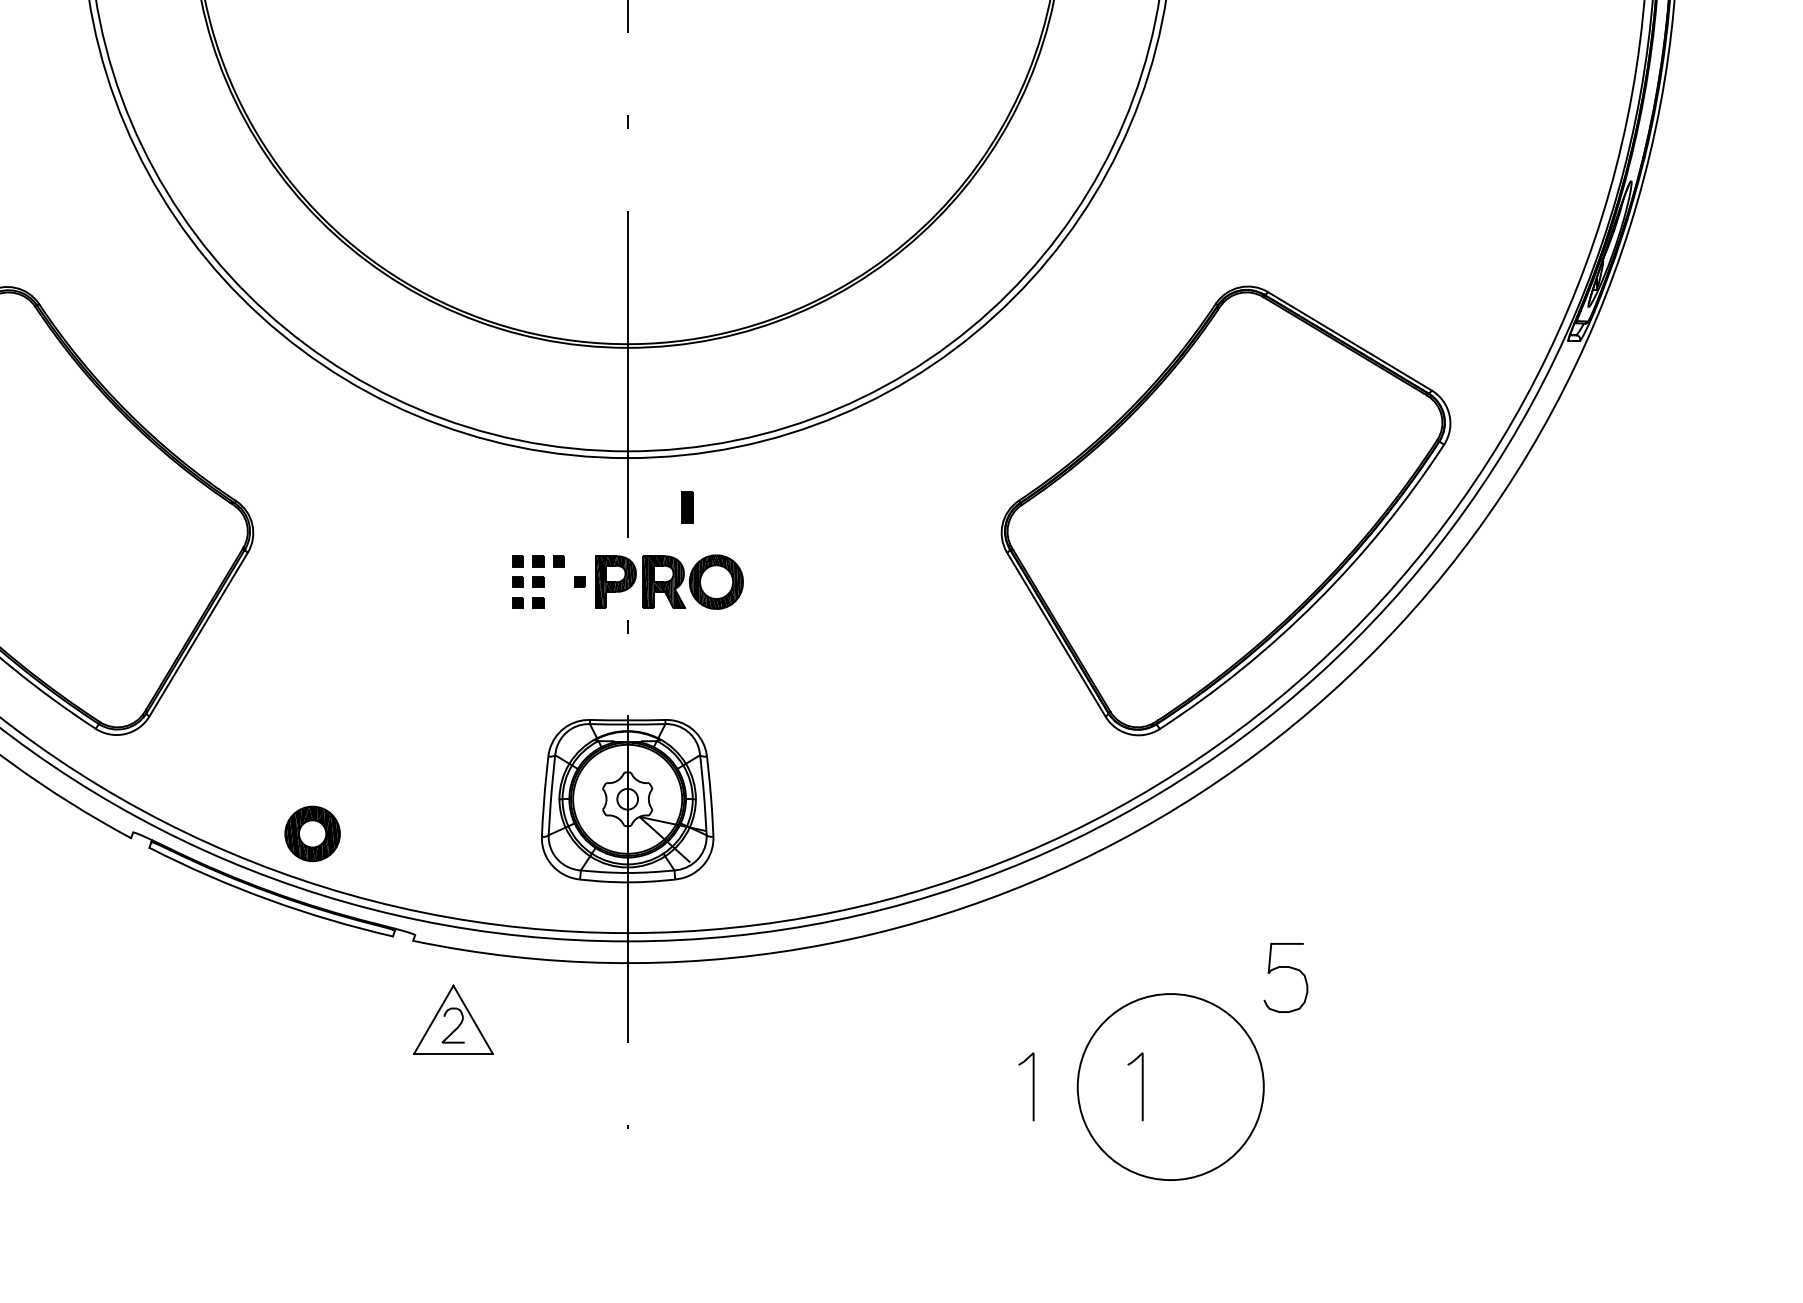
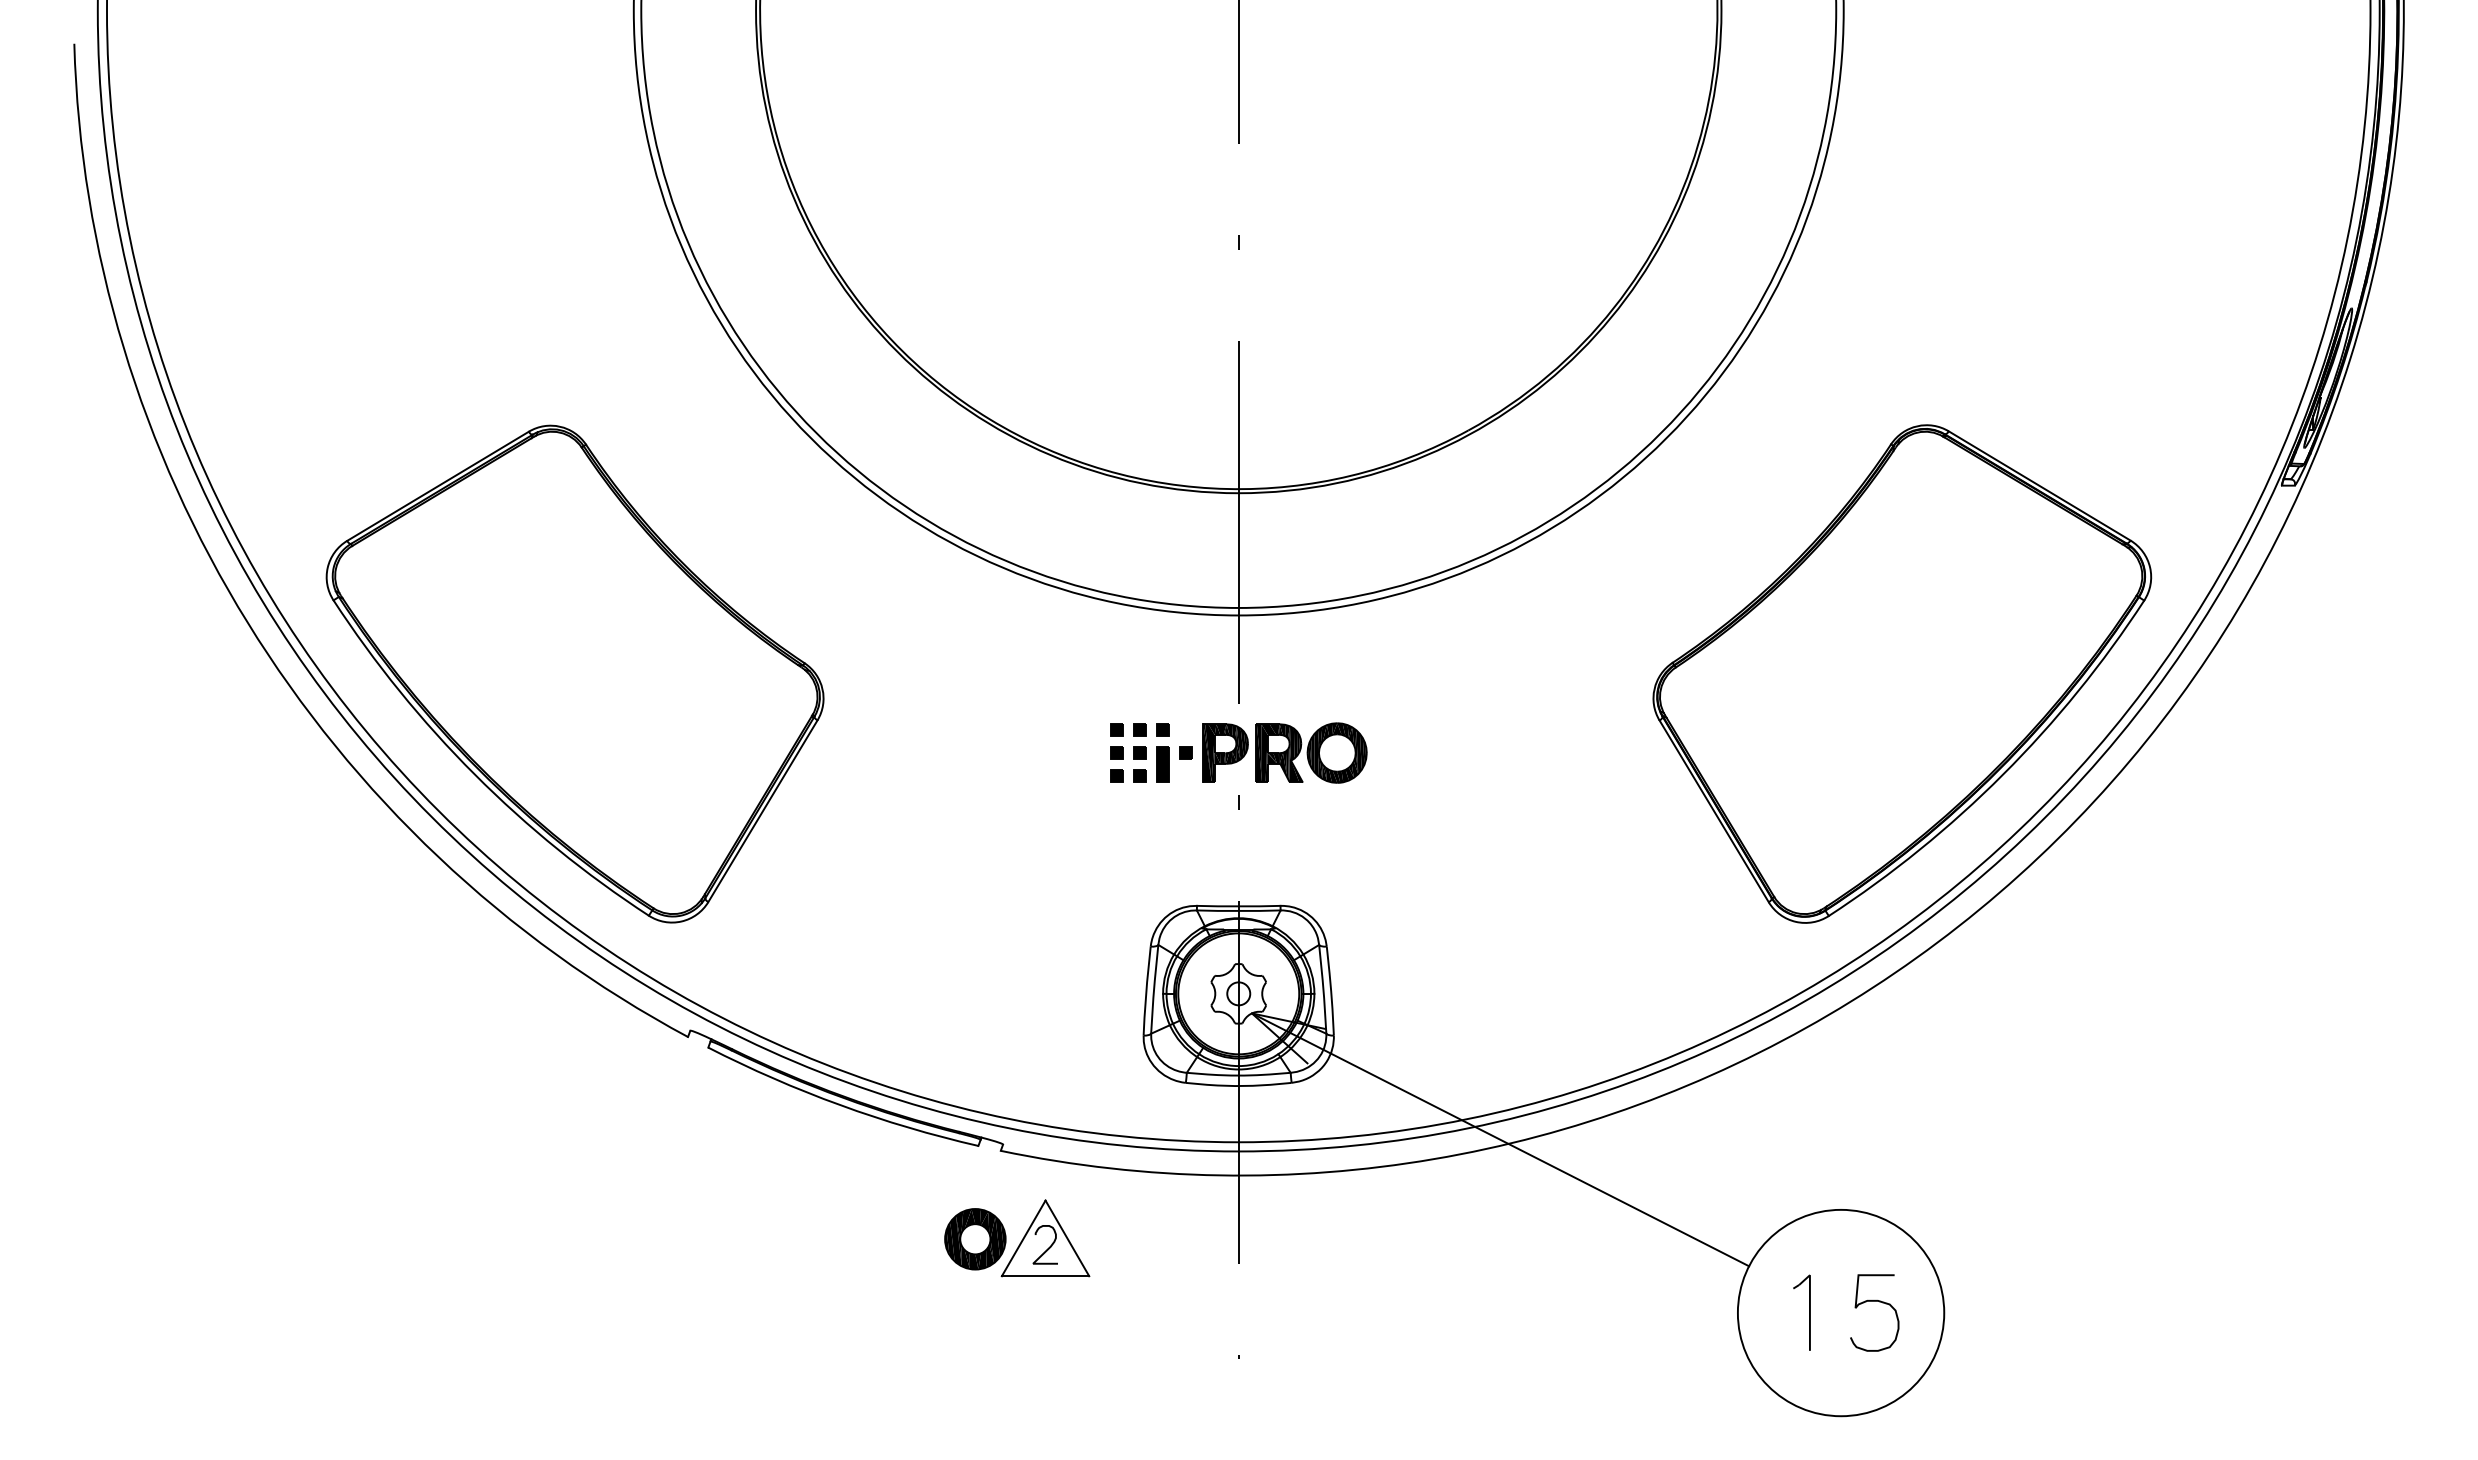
part: (686, 507) -> (1162, 764), moved
part: (312, 834) -> (975, 1239), moved
line: (863, 930) -> (1500, 1139), added
curve: (1285, 967) -> (1874, 1301), moved
part: (1033, 1086) -> (1688, 1312), removed

